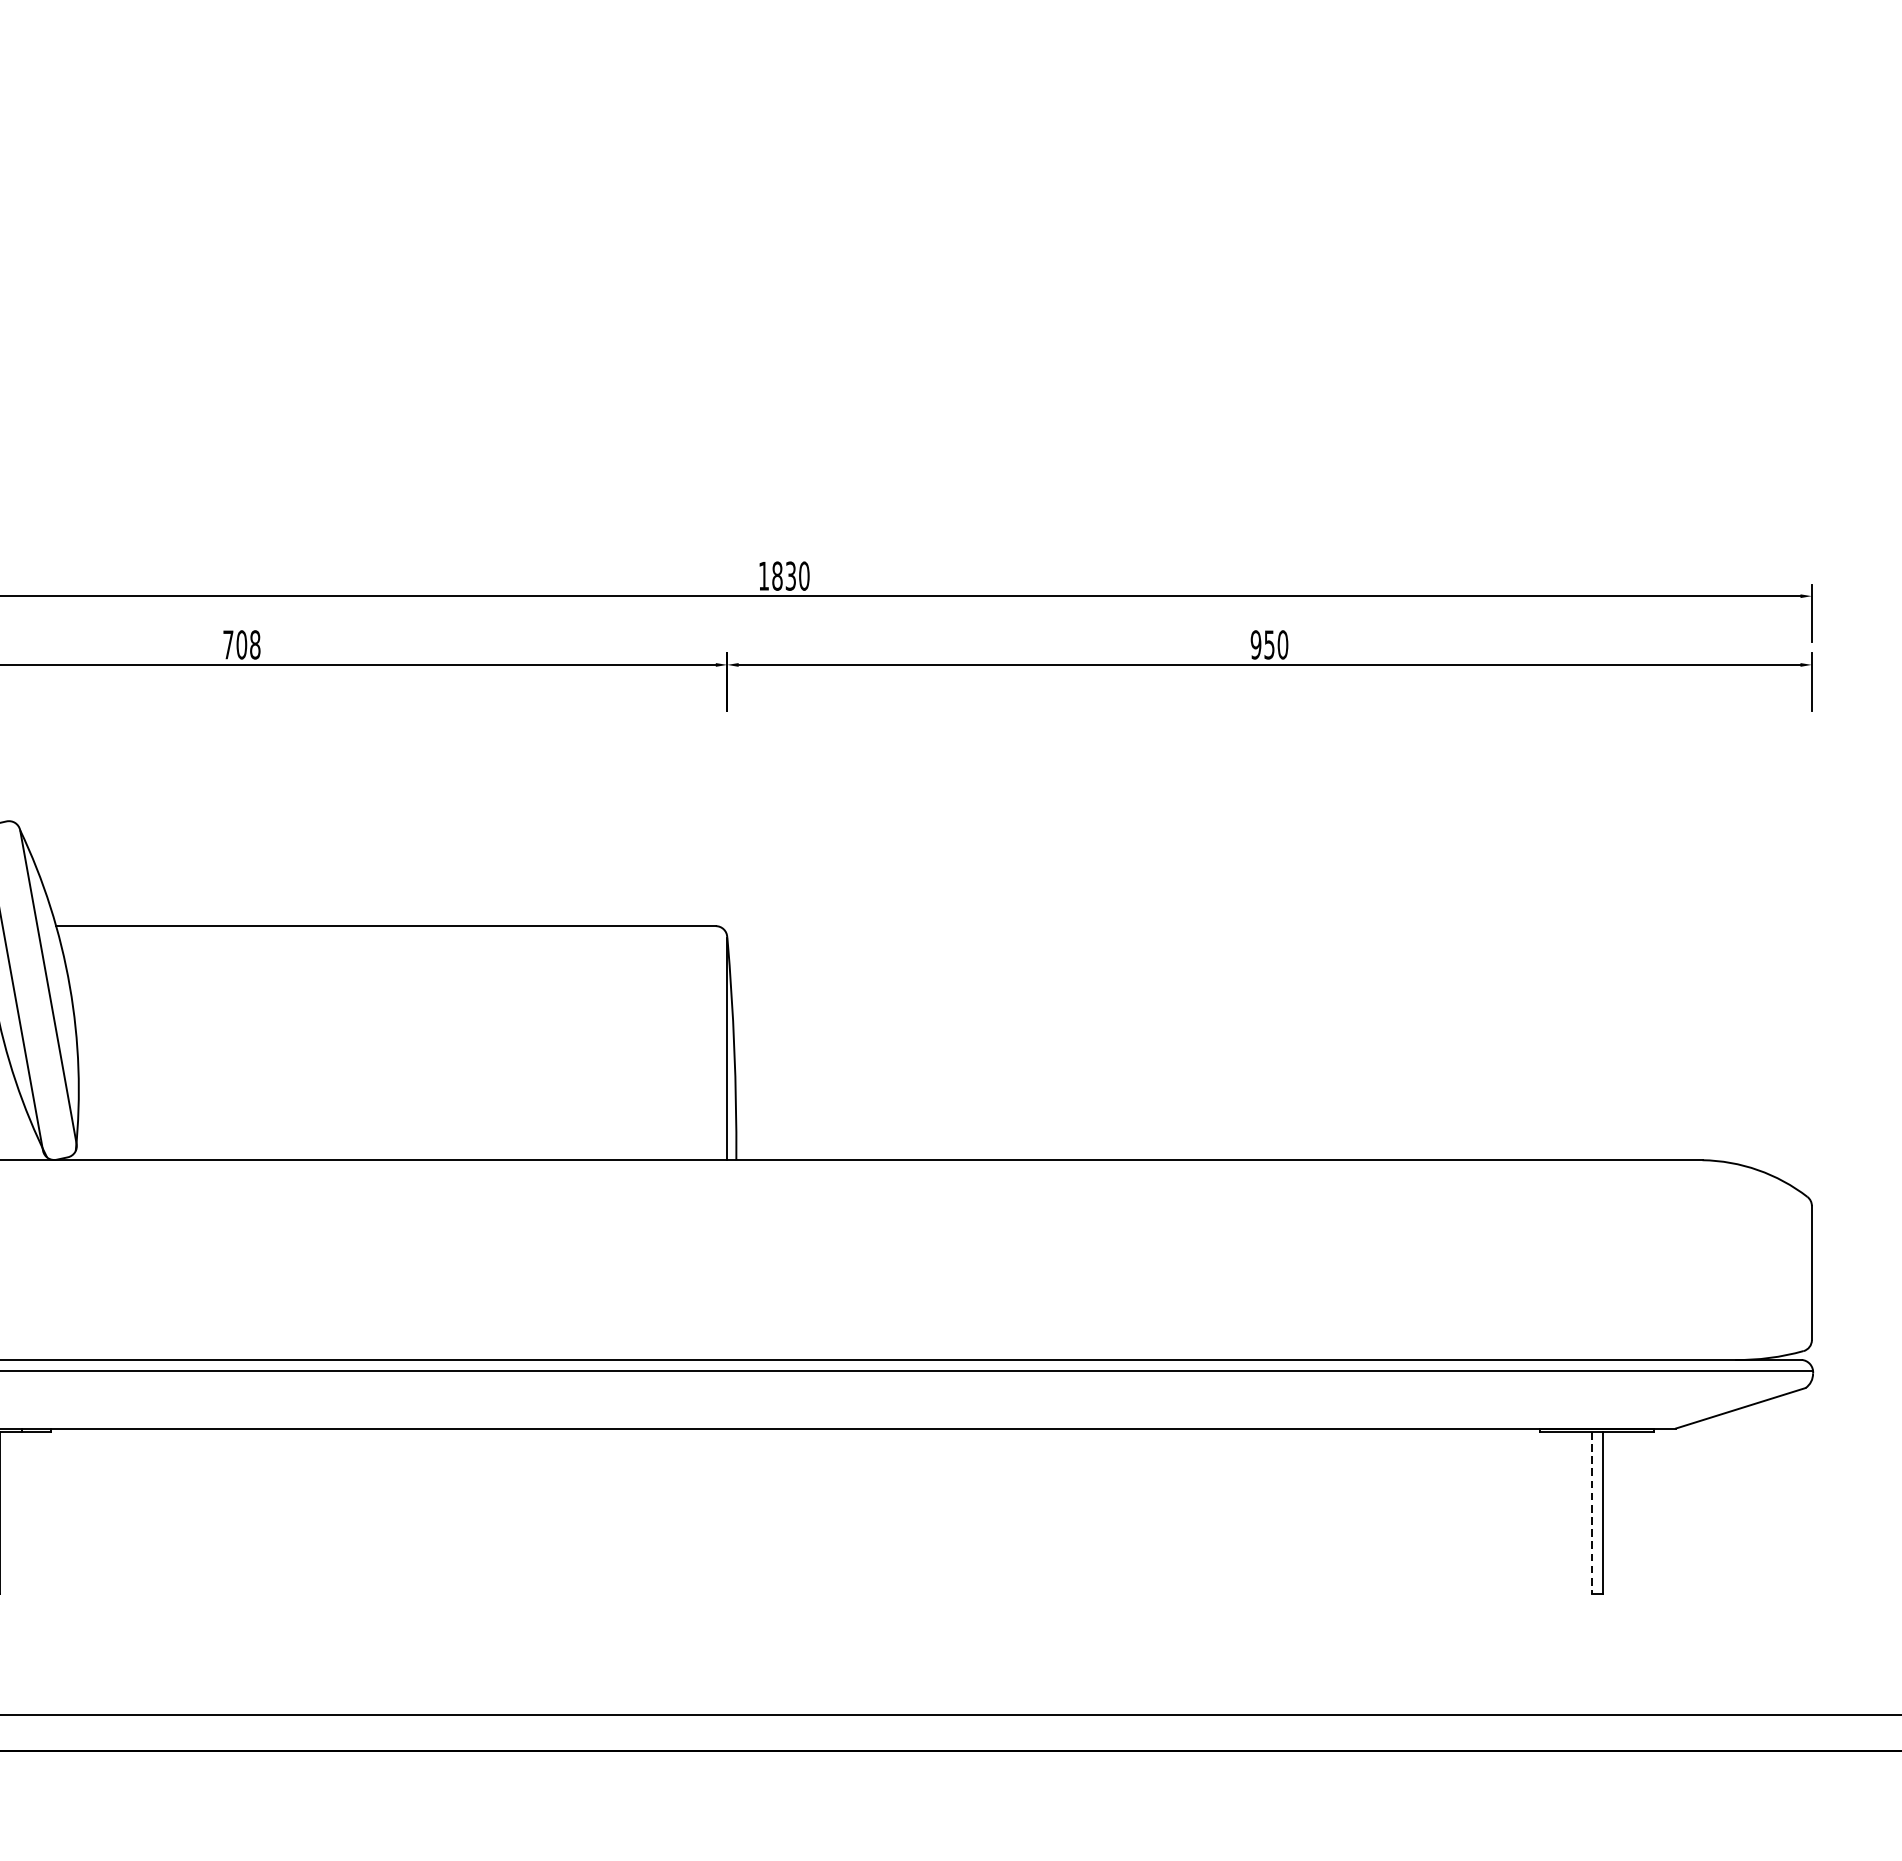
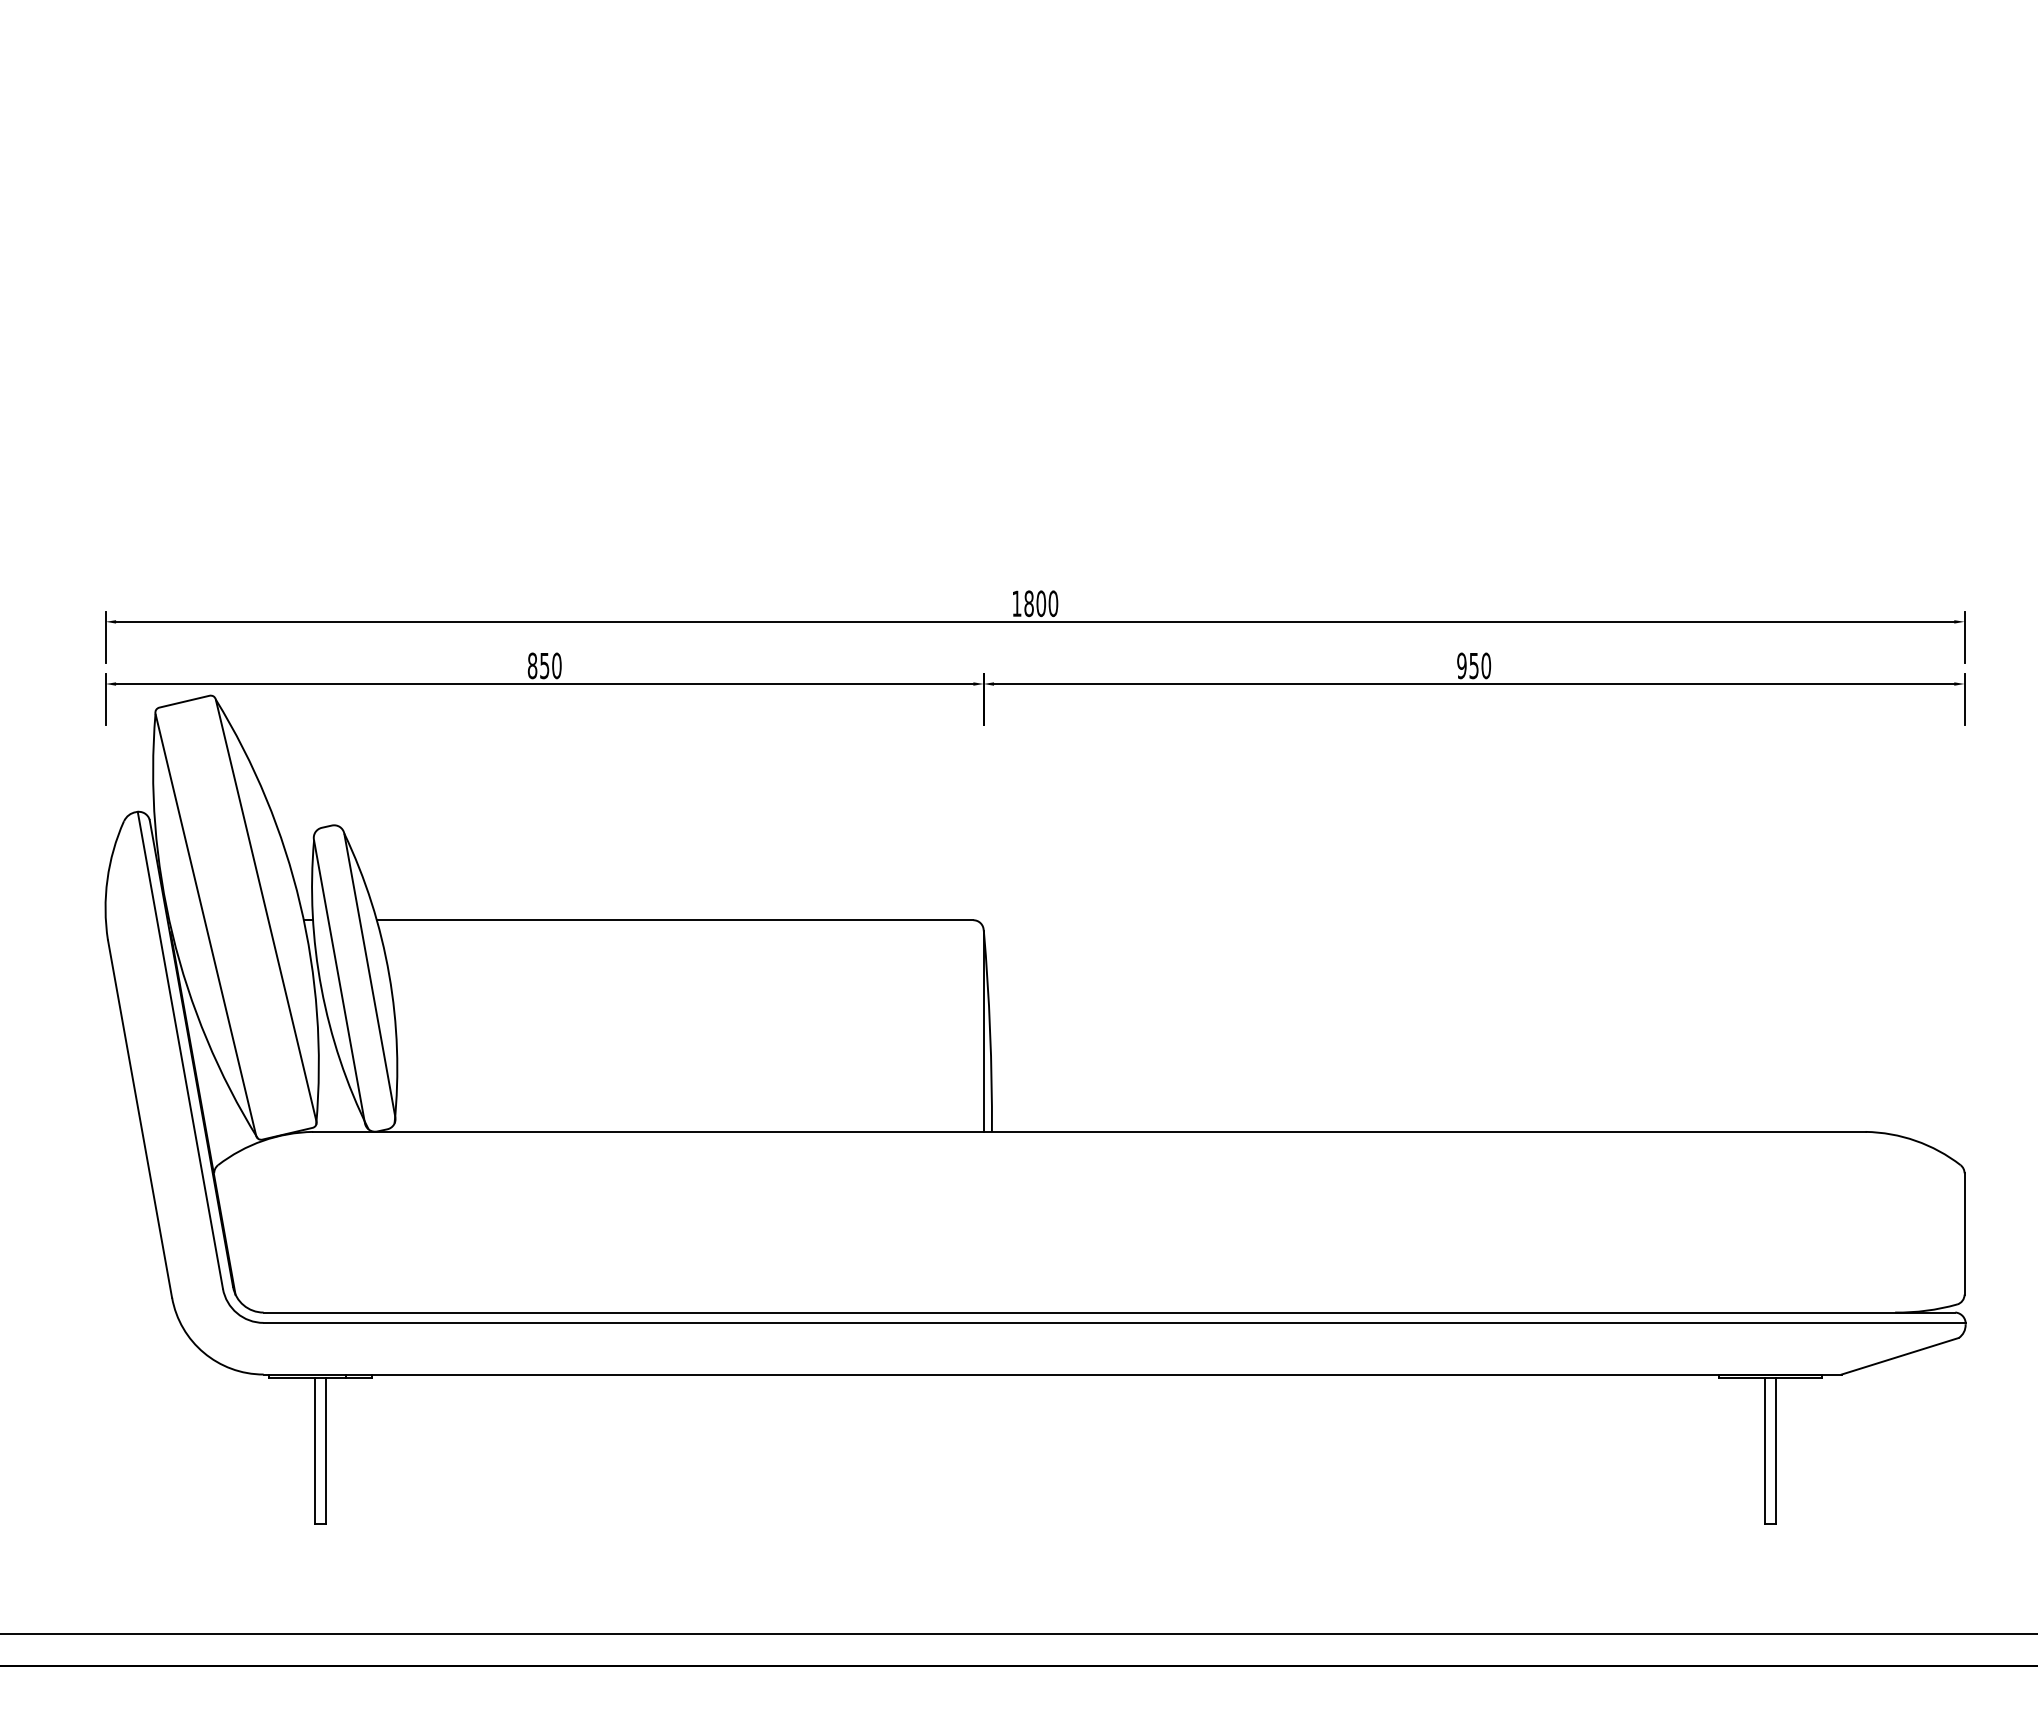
text: (791, 575) -> (1041, 603), 1830 -> 1800
text: (241, 644) -> (544, 665), 708 -> 850
line: (1591, 1513) -> (1765, 1451), dashed -> solid

